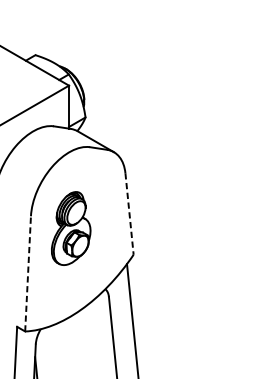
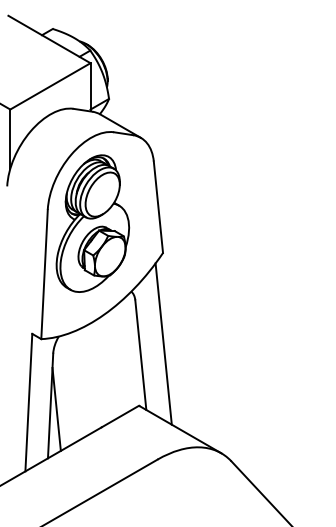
line: (129, 214) -> (158, 207), dashed -> solid
part: (70, 228) -> (92, 223), size x1.67
line: (28, 273) -> (44, 274), dashed -> solid

